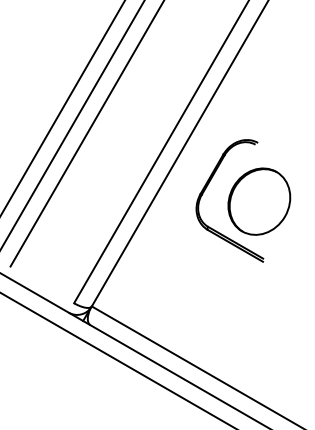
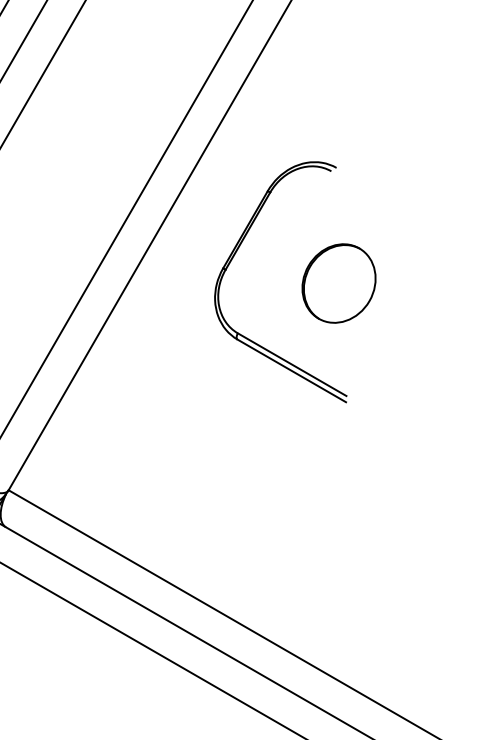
part: (259, 201) -> (339, 283), size x0.6

